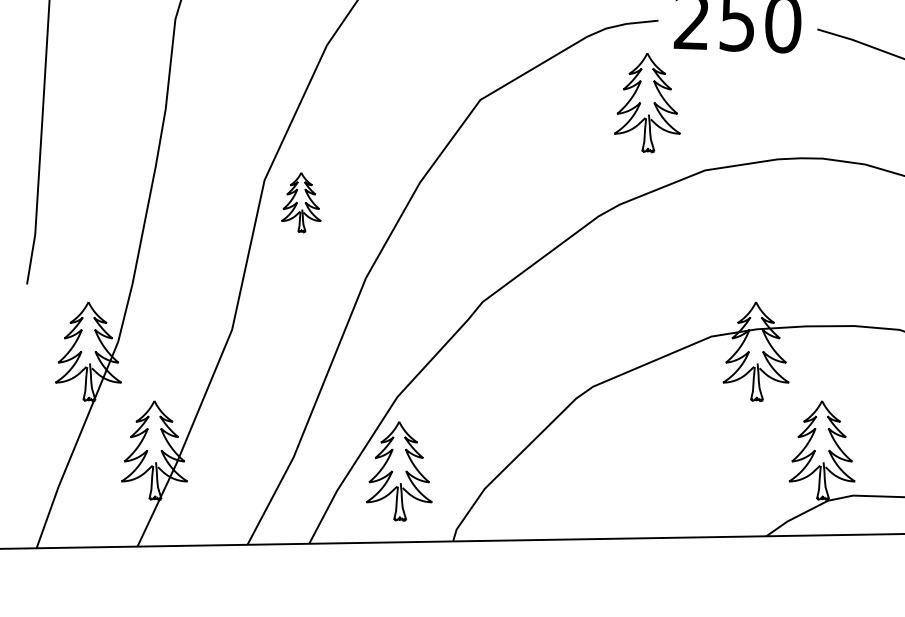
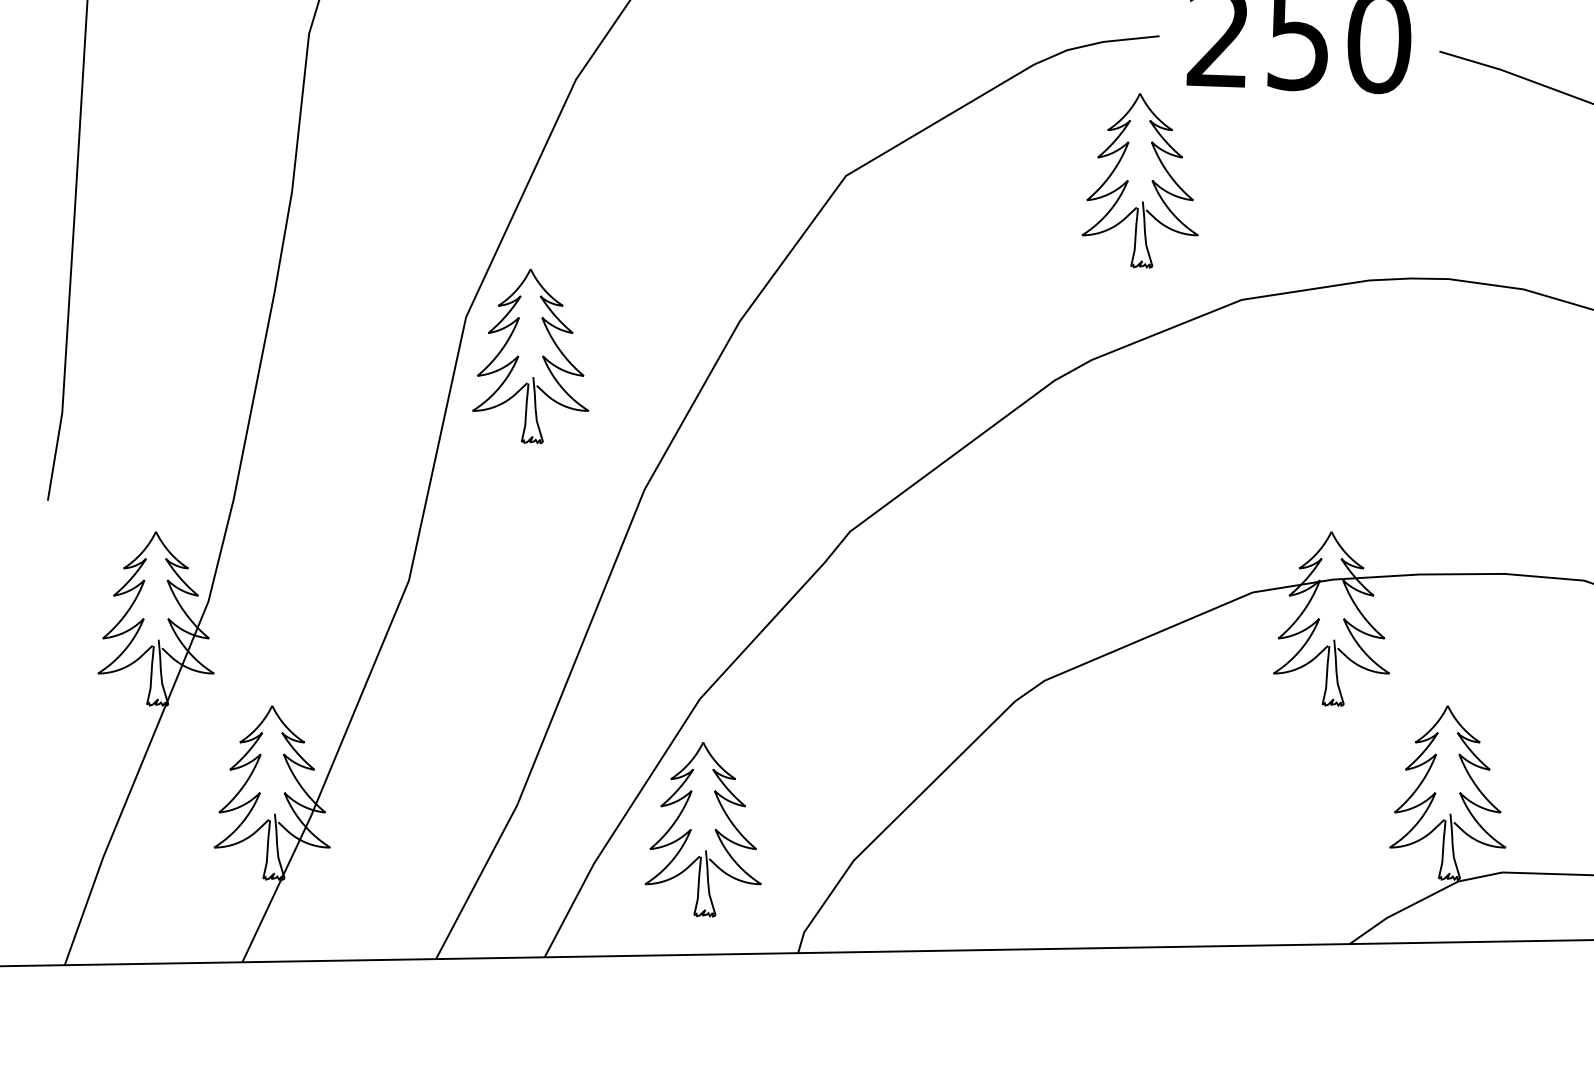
part: (301, 202) -> (531, 356), size x1.67

